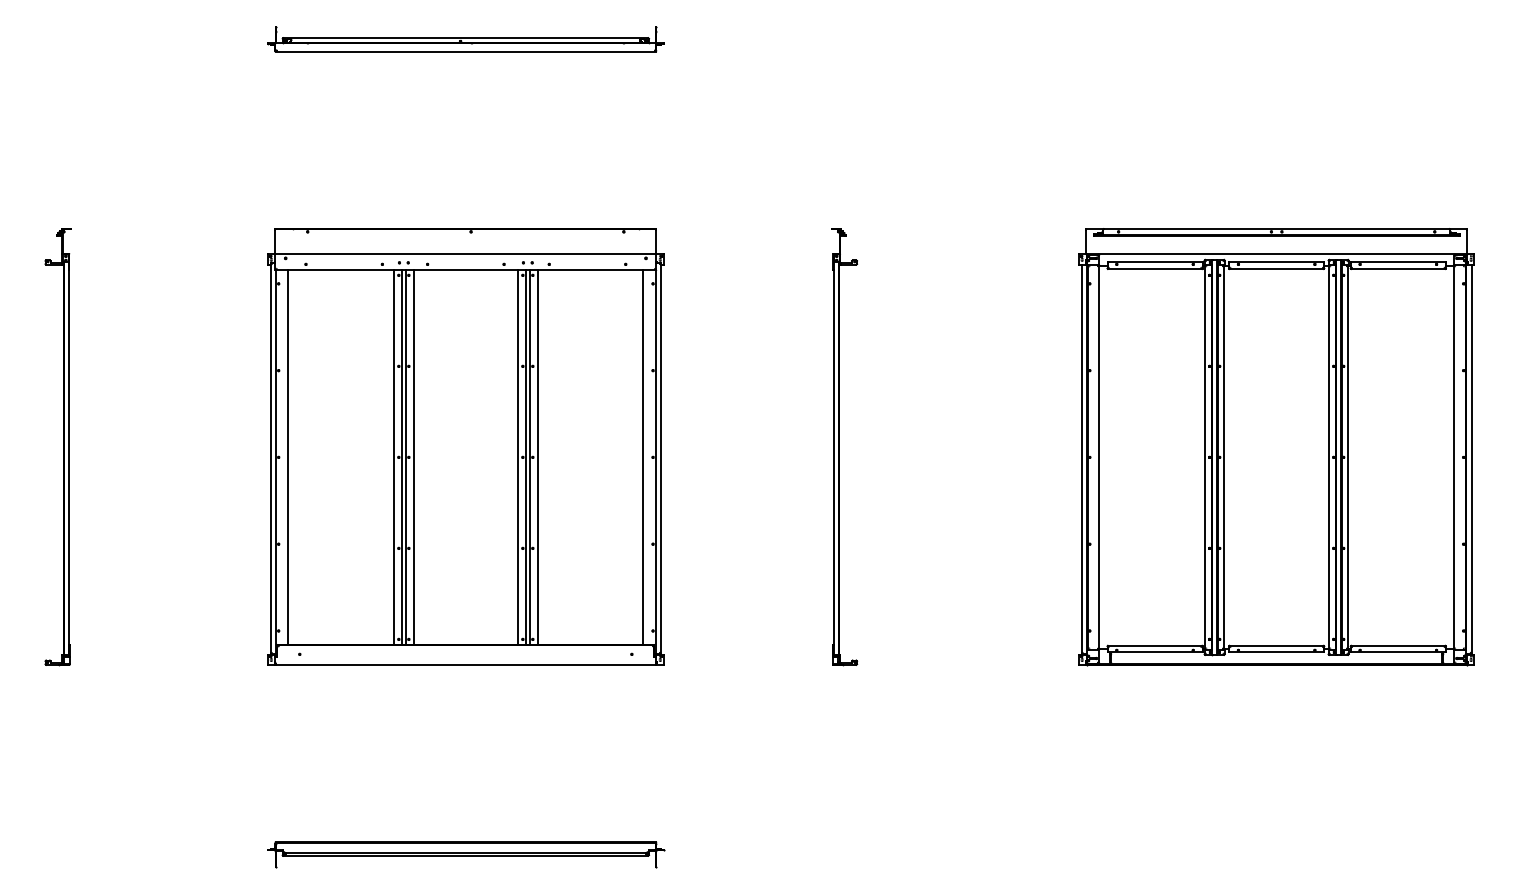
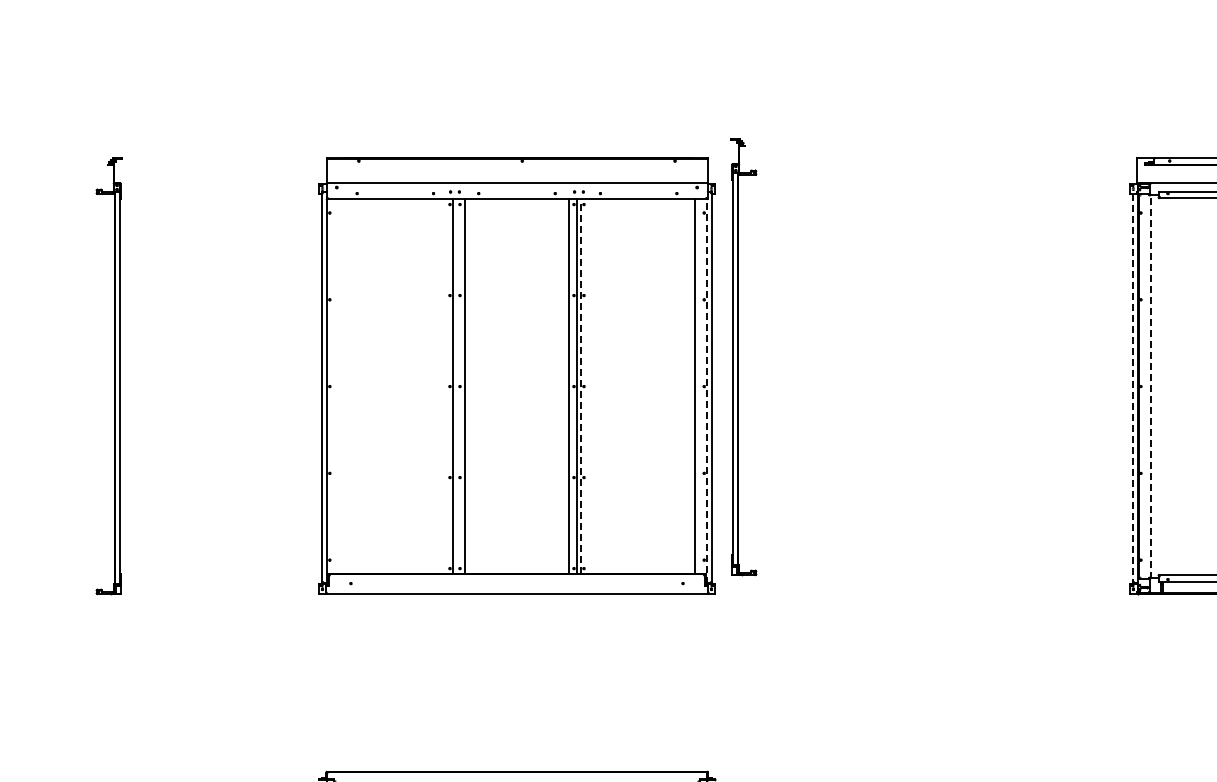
part: (844, 447) -> (743, 357), moved
line: (530, 456) -> (581, 385), solid -> dashed
line: (288, 457) -> (339, 386), removed
line: (393, 457) -> (444, 386), removed
line: (406, 457) -> (457, 386), removed
line: (537, 457) -> (588, 386), removed
line: (1099, 457) -> (1150, 386), solid -> dashed
line: (1081, 459) -> (1132, 388), solid -> dashed
line: (655, 461) -> (706, 390), solid -> dashed

